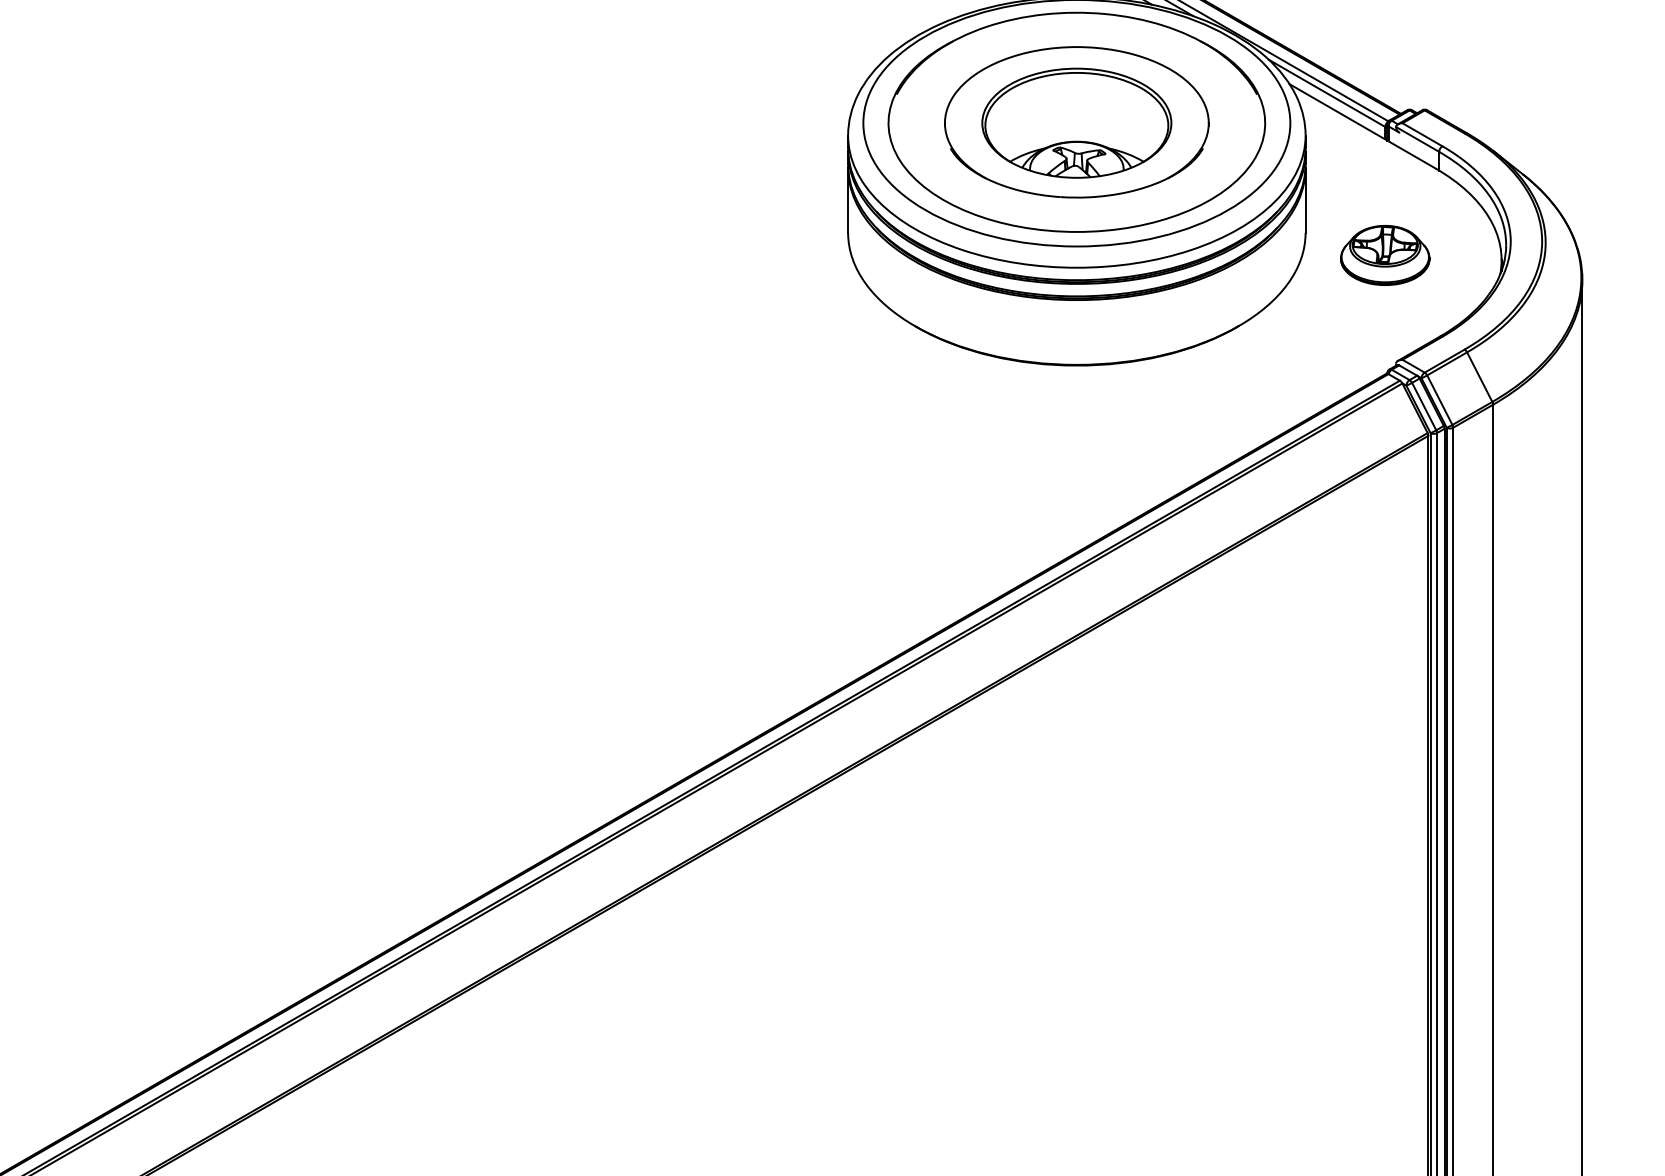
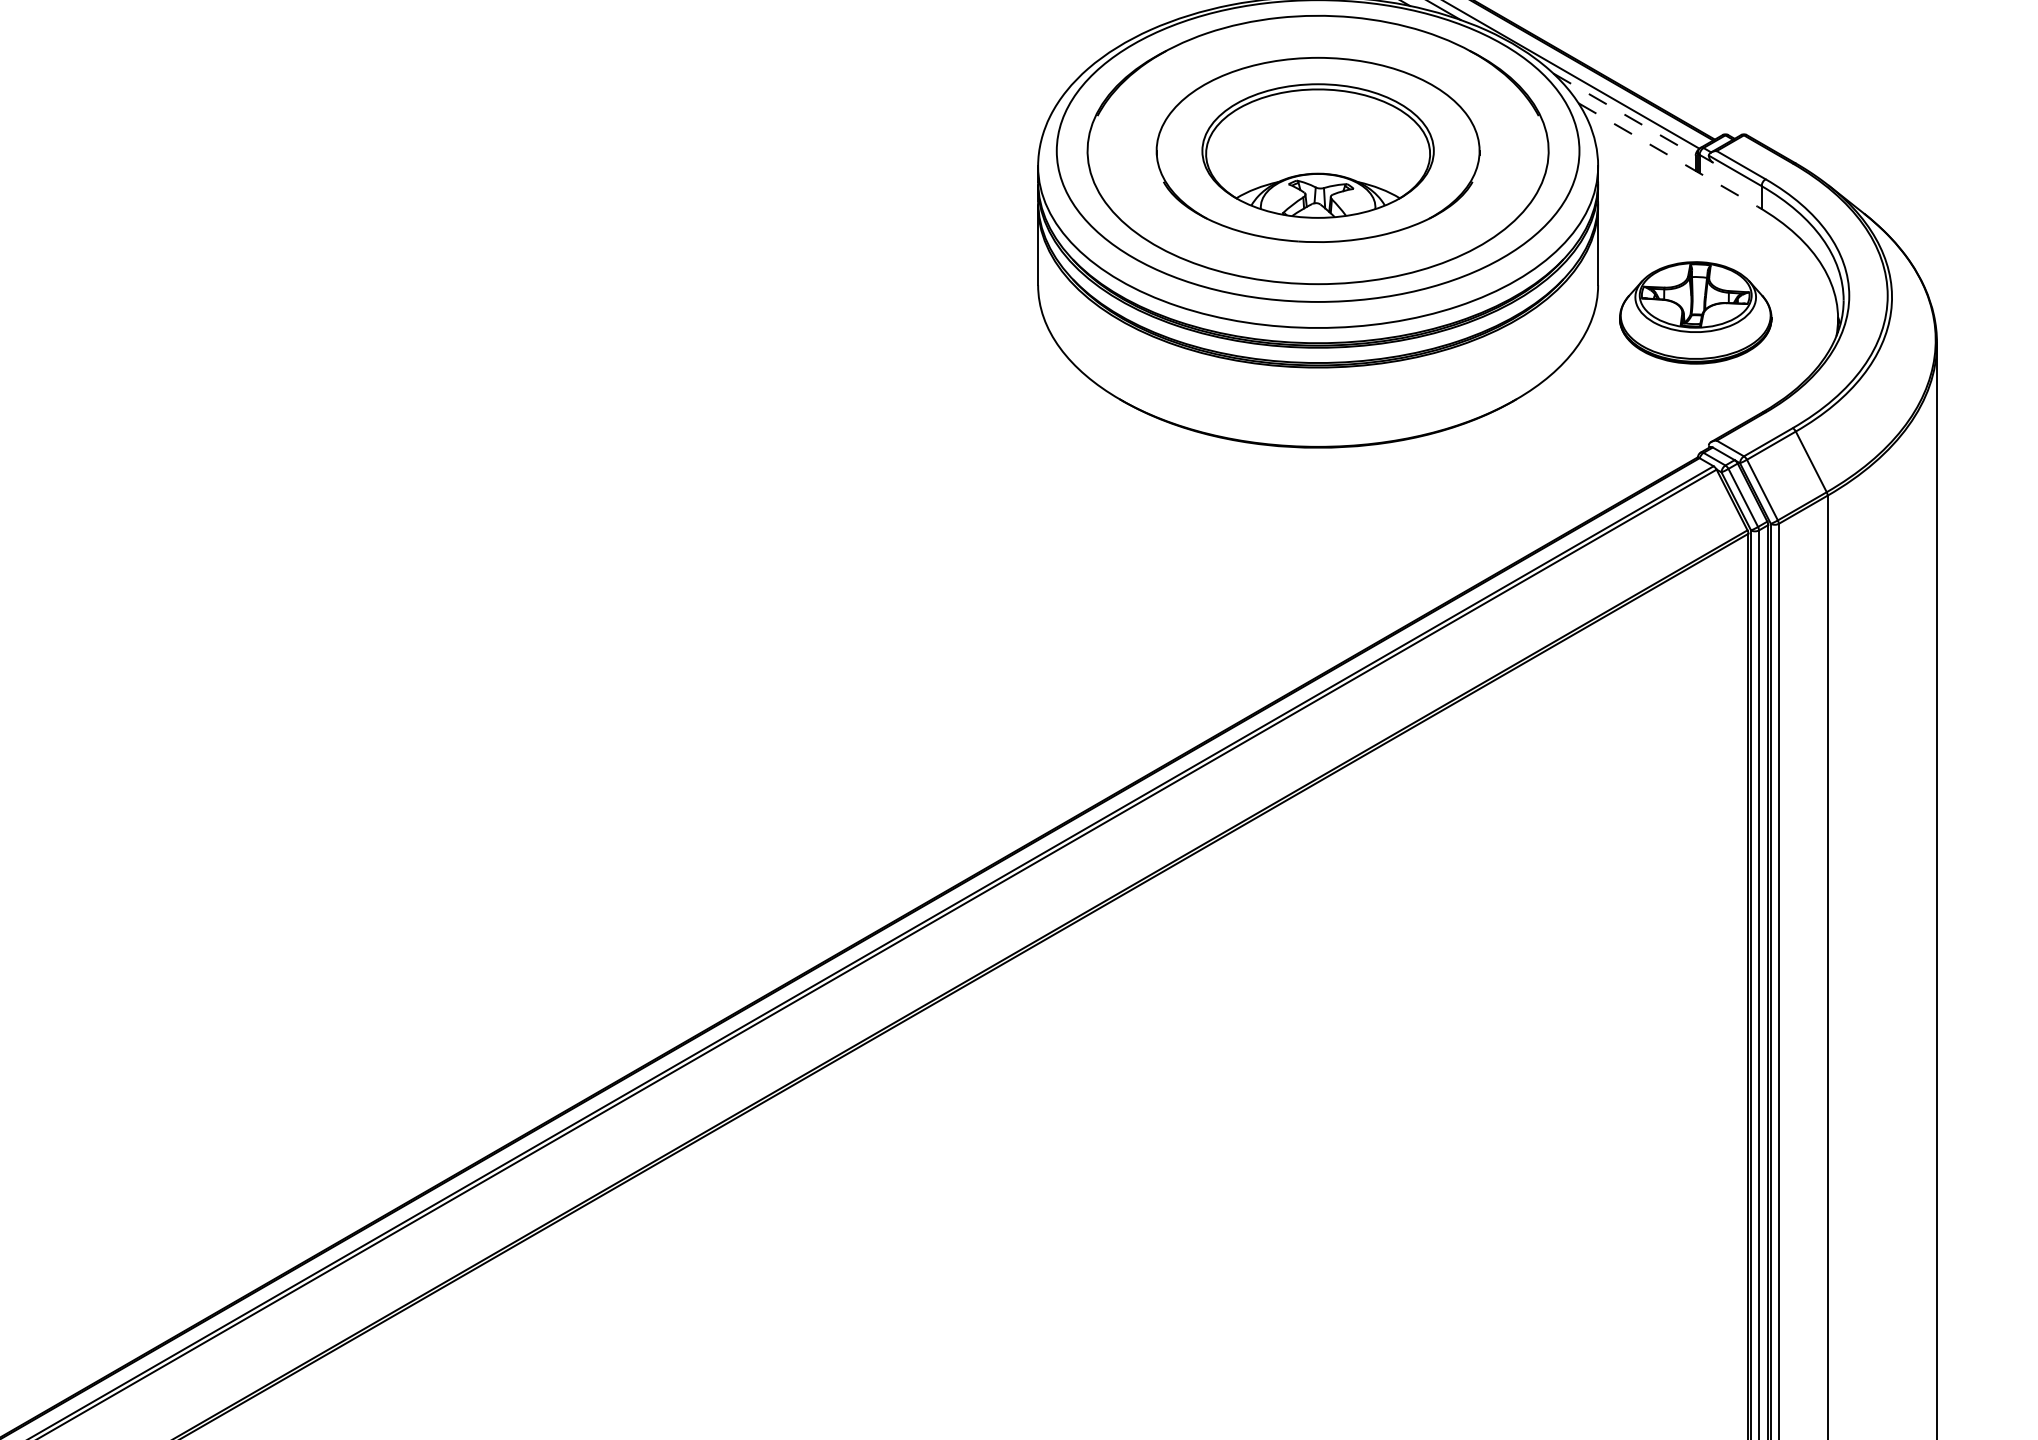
line: (1327, 93) -> (1624, 114), solid -> dashed
line: (1363, 126) -> (1668, 155), solid -> dashed
part: (1385, 255) -> (1695, 312), size x1.4

